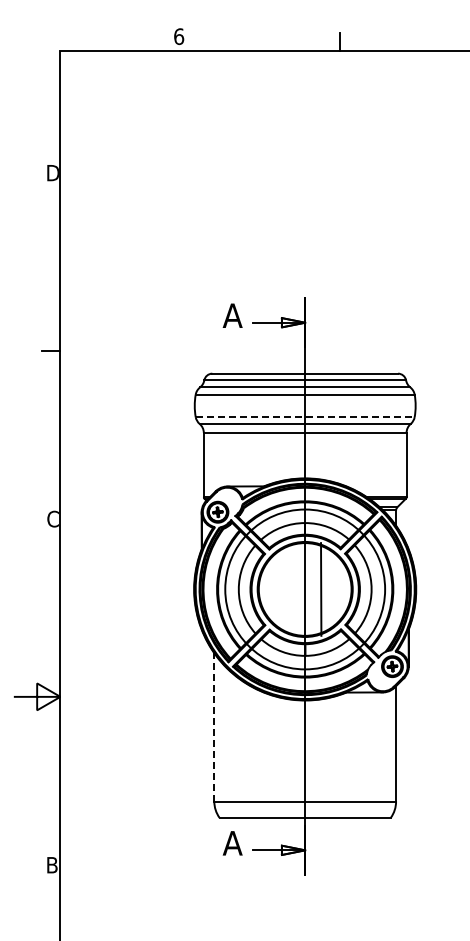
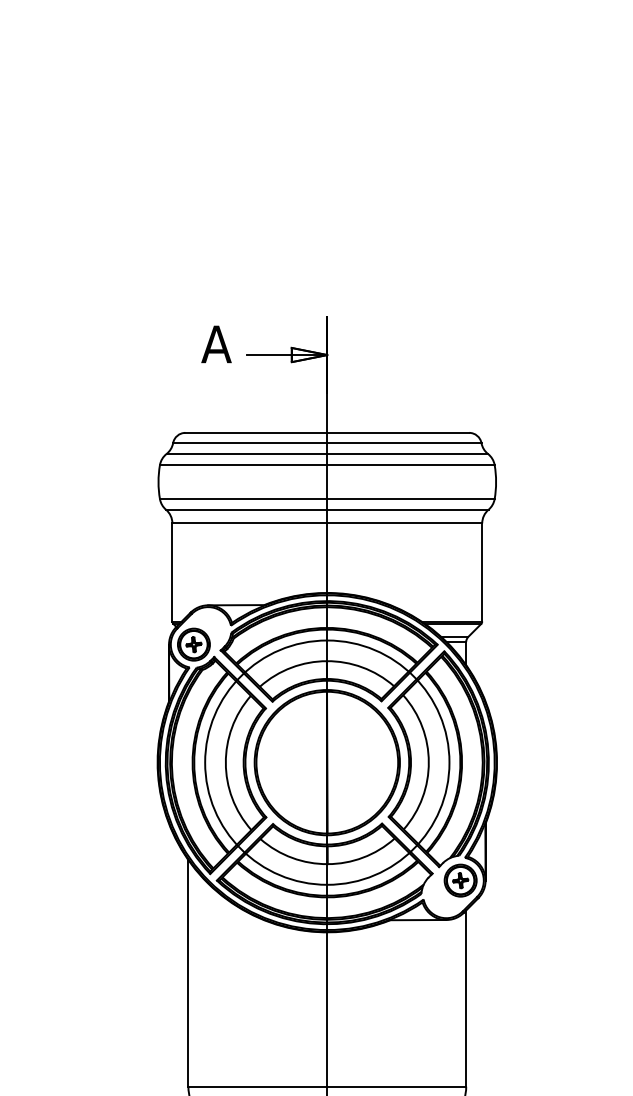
line: (305, 417) -> (327, 499), dashed -> solid
line: (321, 589) -> (327, 762), moved
line: (214, 726) -> (188, 972), dashed -> solid

